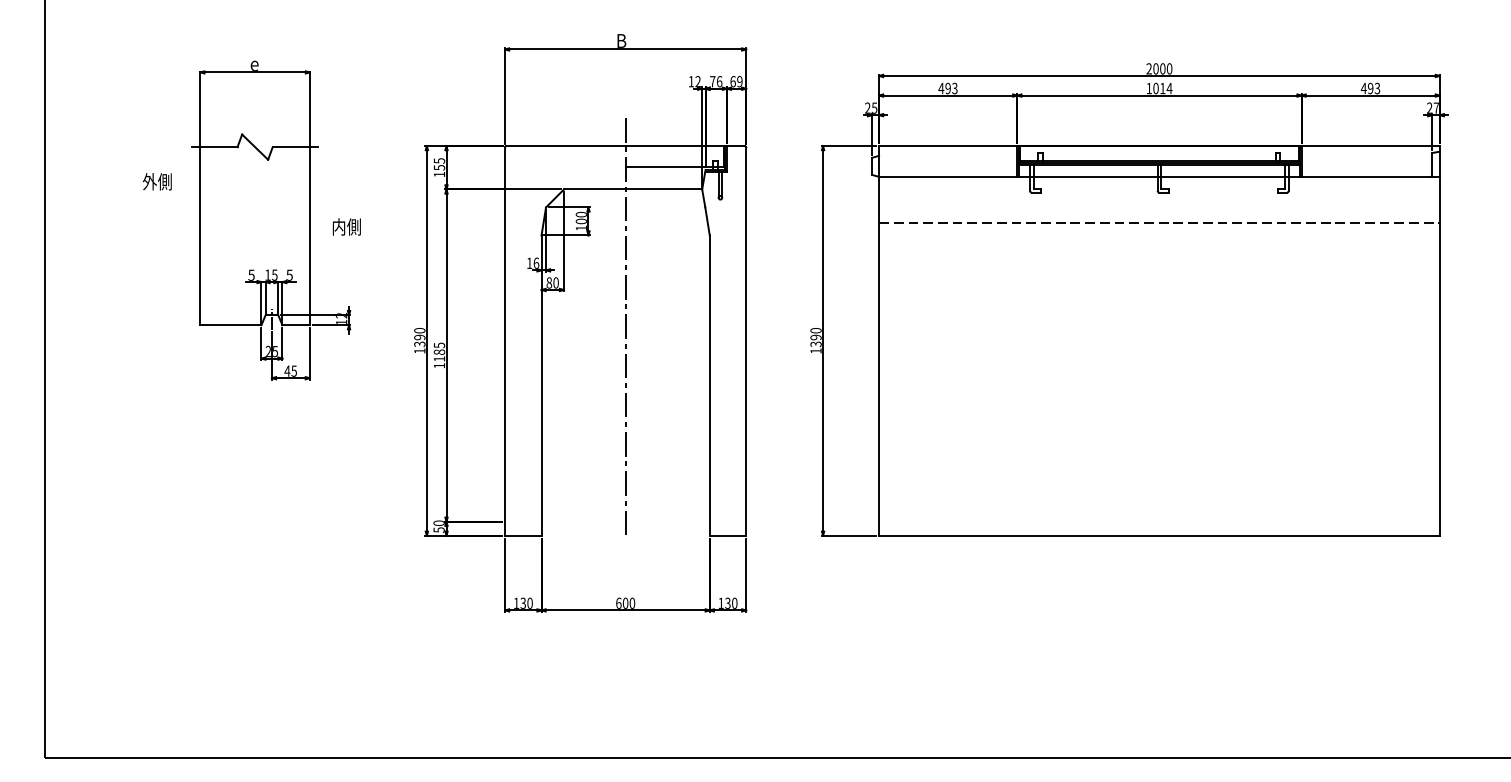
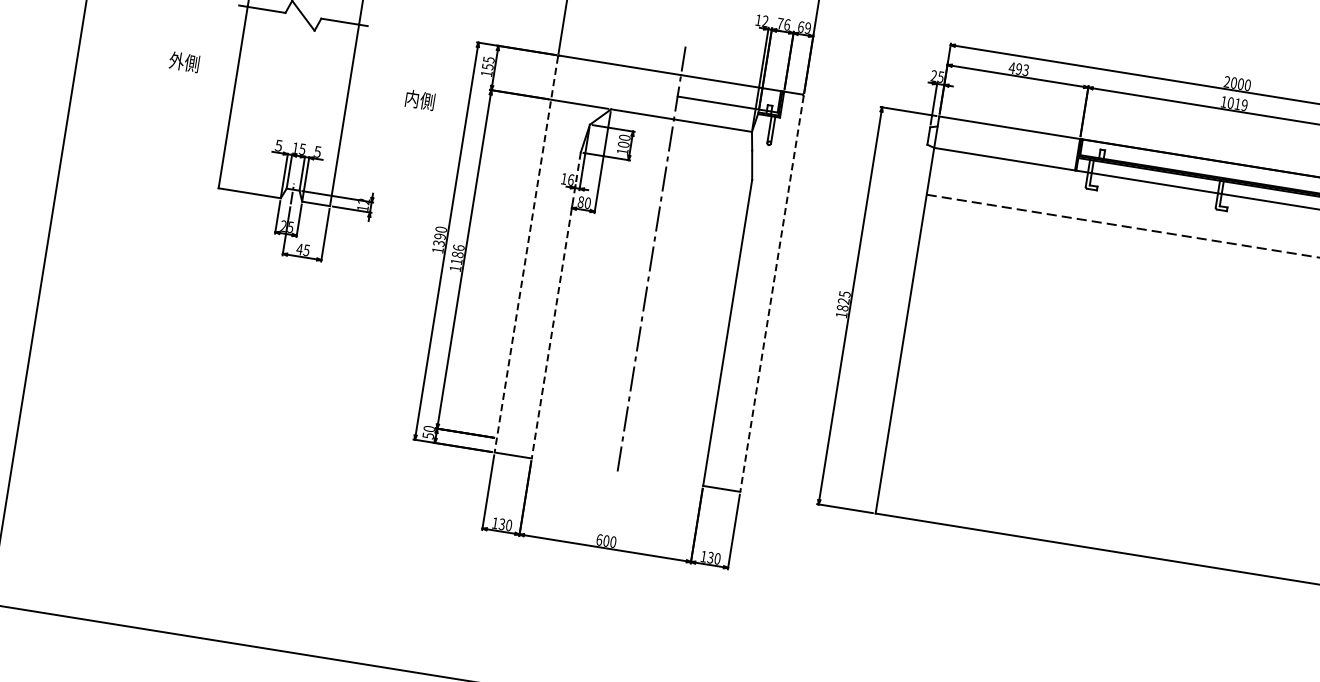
text: (1169, 88) -> (1244, 105), 1014 -> 1019
text: (156, 181) -> (183, 61), moved
text: (346, 226) -> (419, 99), moved
text: (815, 337) -> (843, 301), 1390 -> 1825
line: (505, 341) -> (526, 254), solid -> dashed
line: (746, 341) -> (772, 293), solid -> dashed
text: (439, 345) -> (458, 247), 1185 -> 1186
line: (541, 386) -> (556, 306), solid -> dashed

